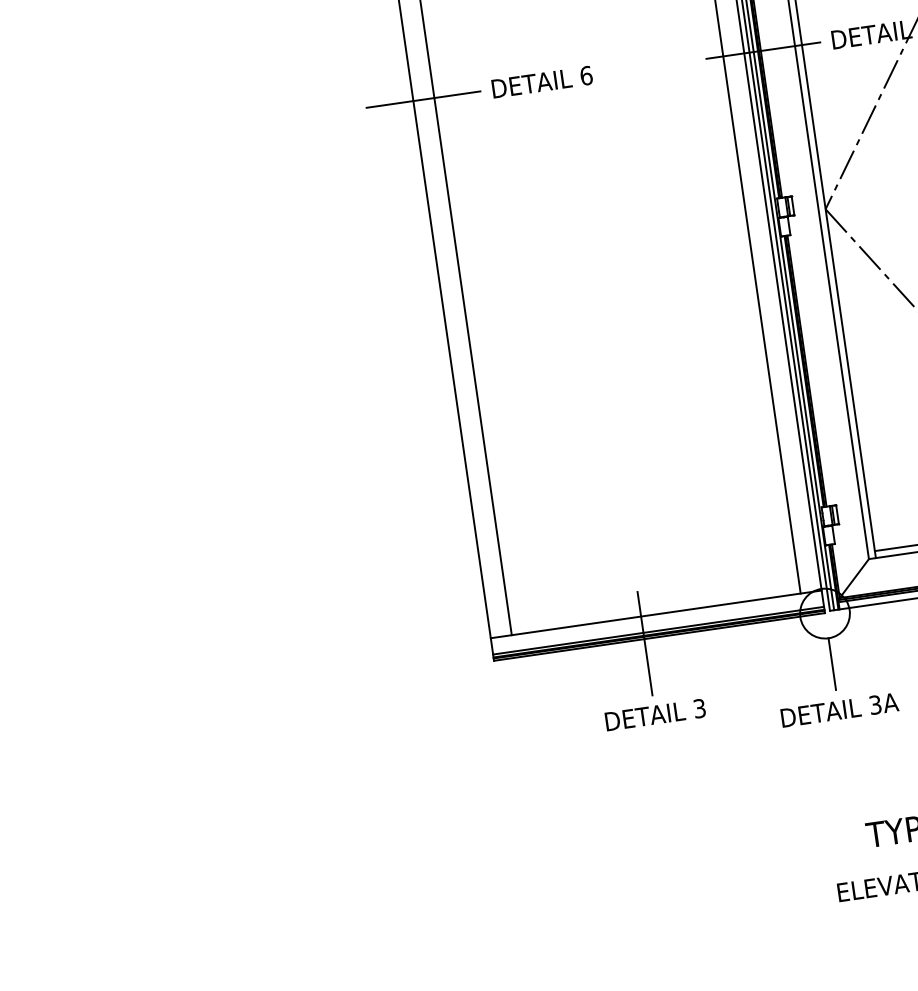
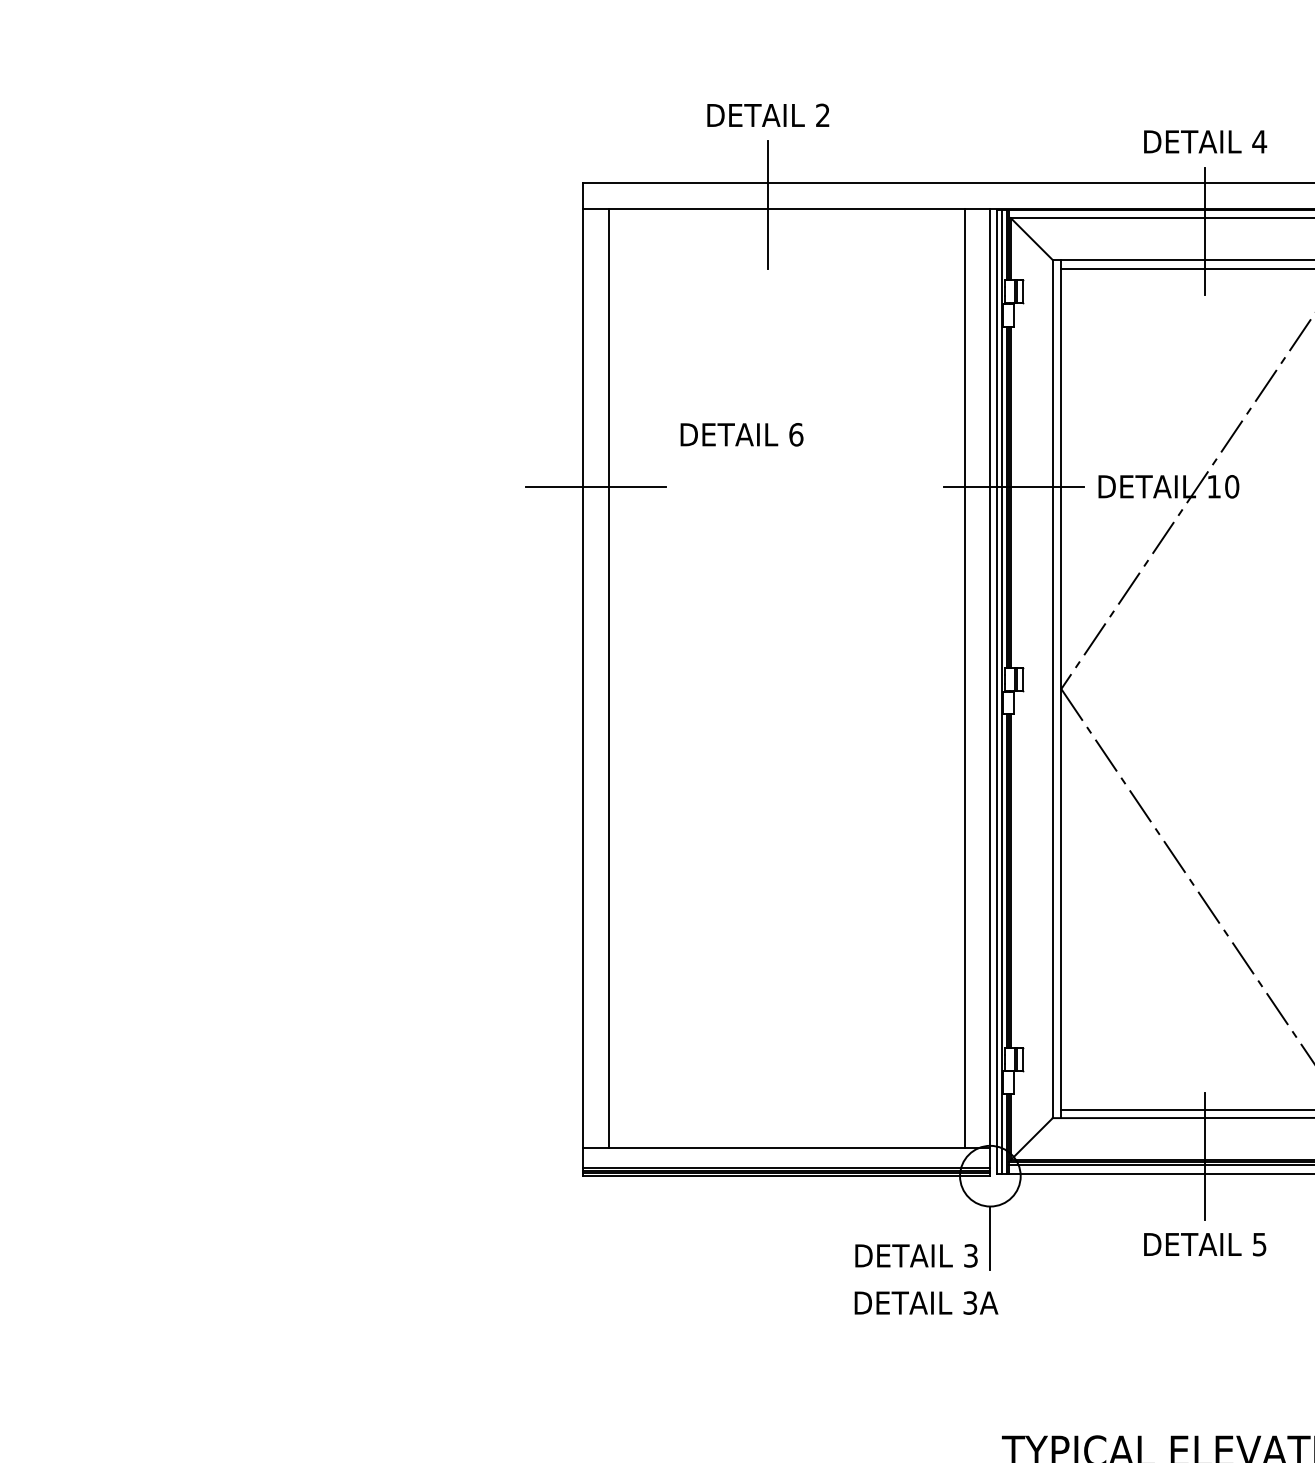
text: (541, 81) -> (741, 434), moved
line: (645, 643) -> (768, 1180), removed
text: (839, 709) -> (926, 1302), moved
text: (655, 714) -> (916, 1255), moved

